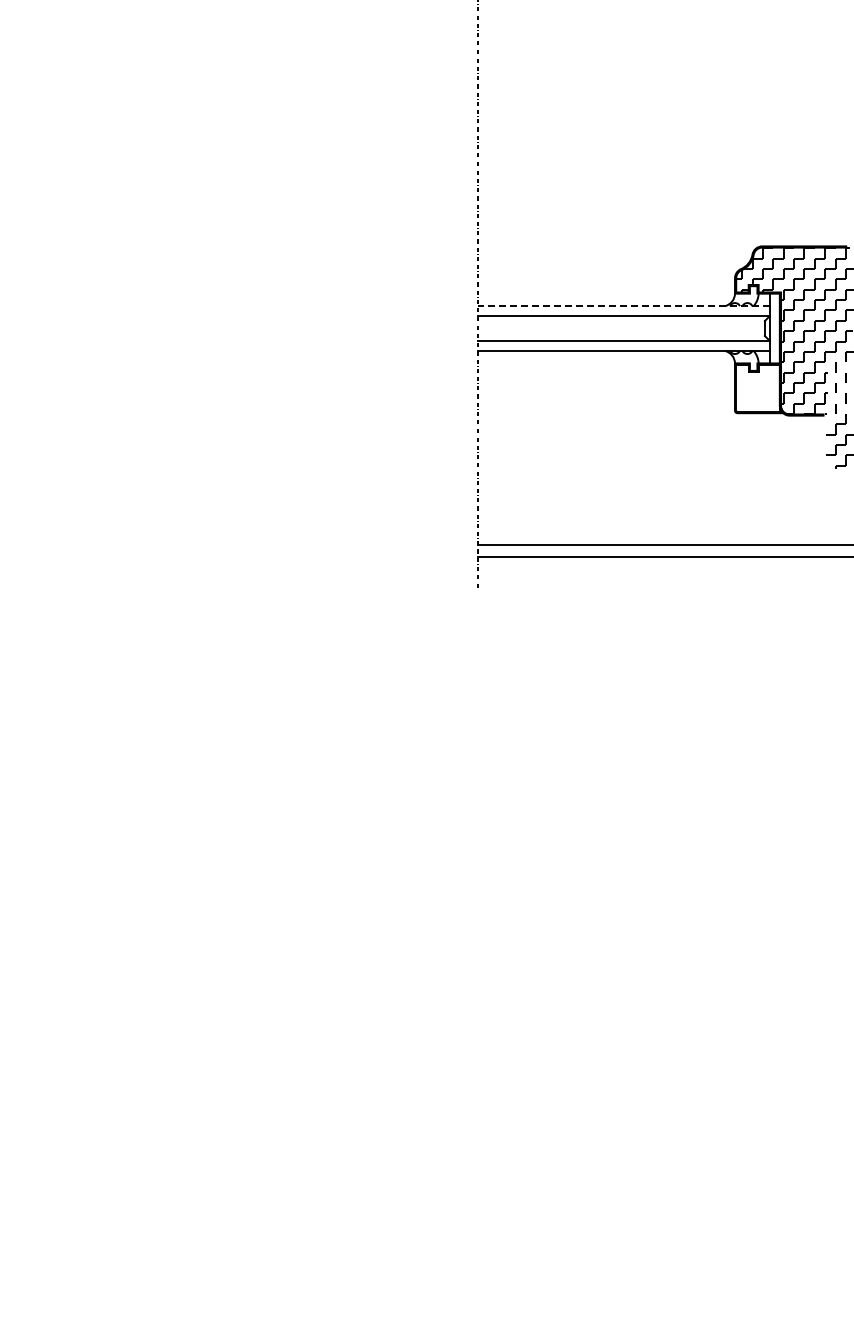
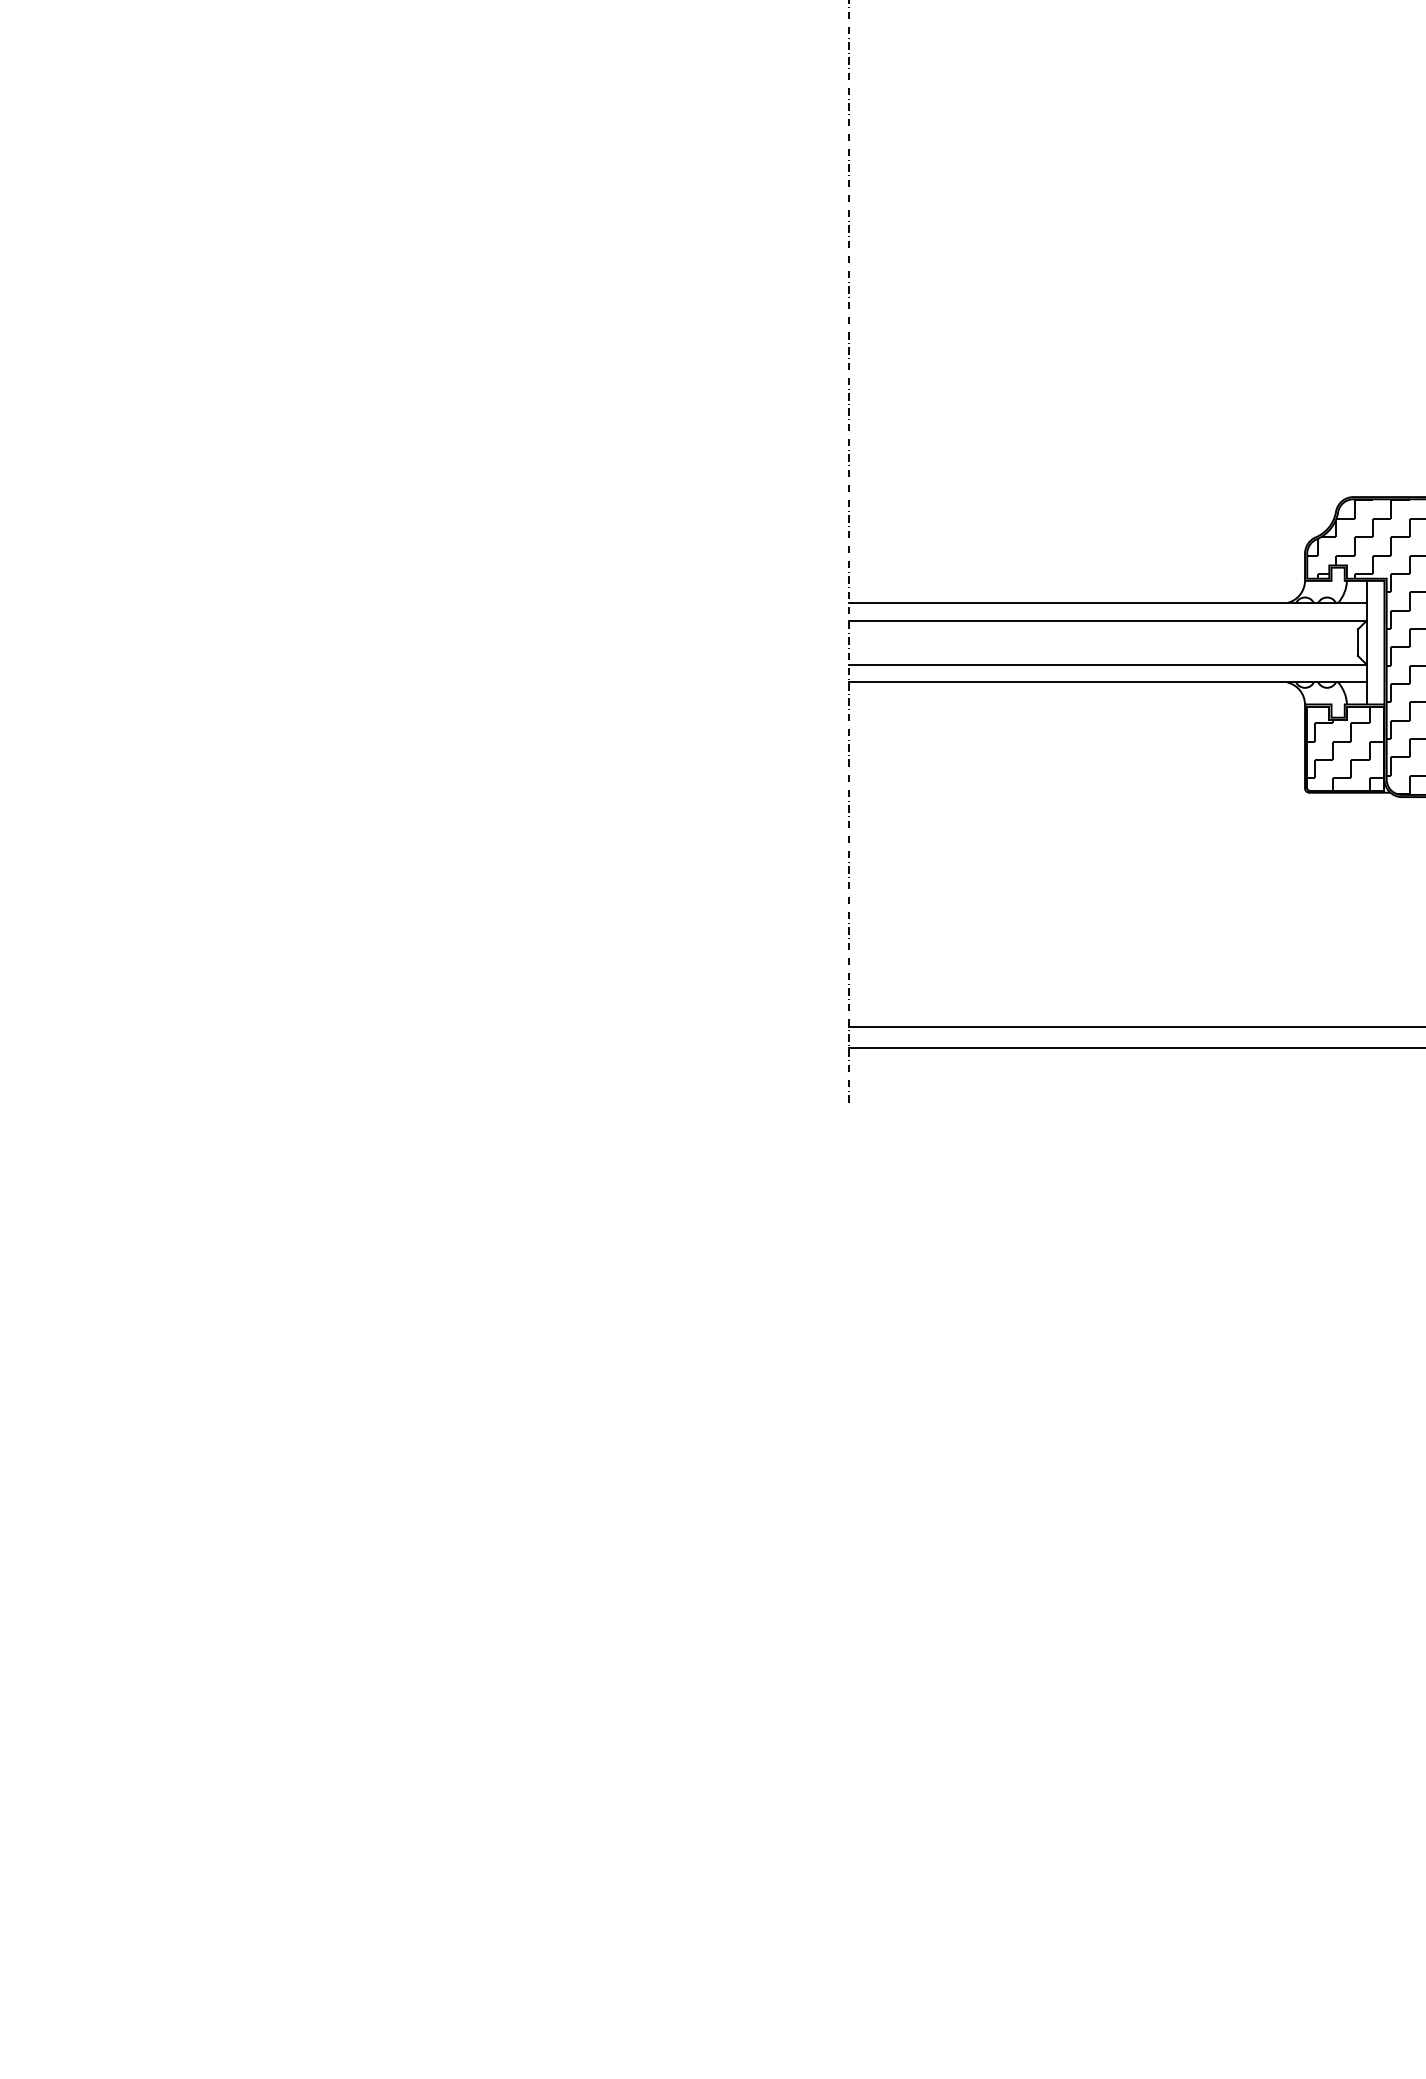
line: (623, 306) -> (1107, 603), dashed -> solid
hatch: (757, 387) -> (1344, 747), added

